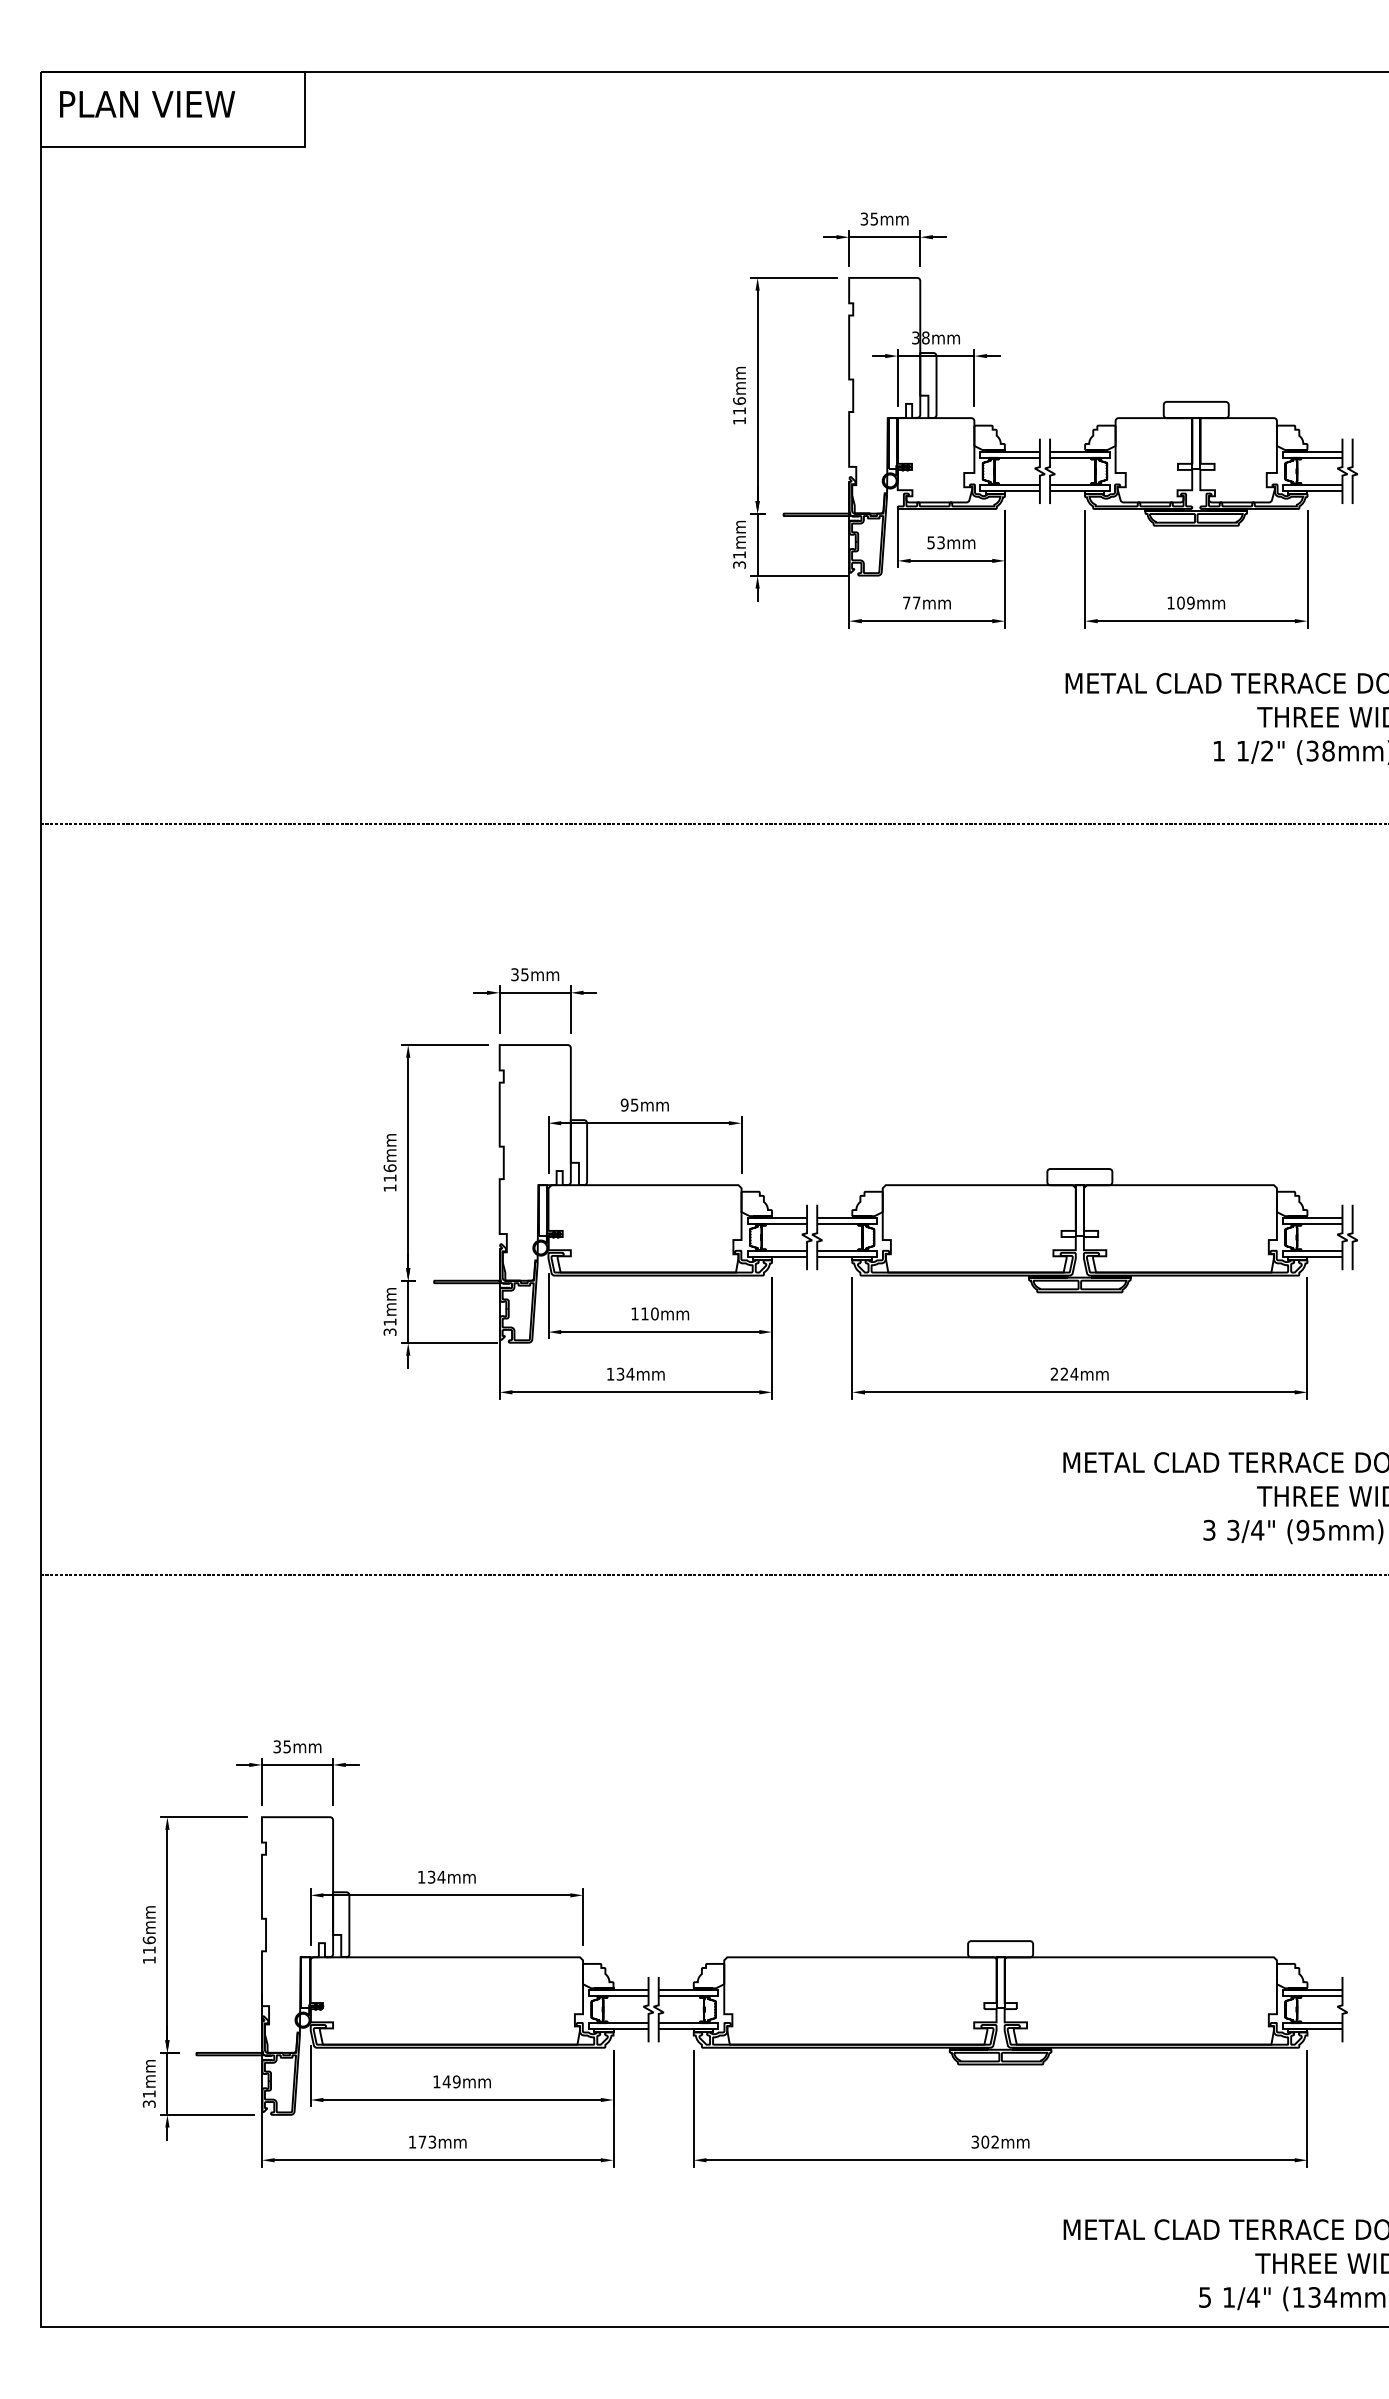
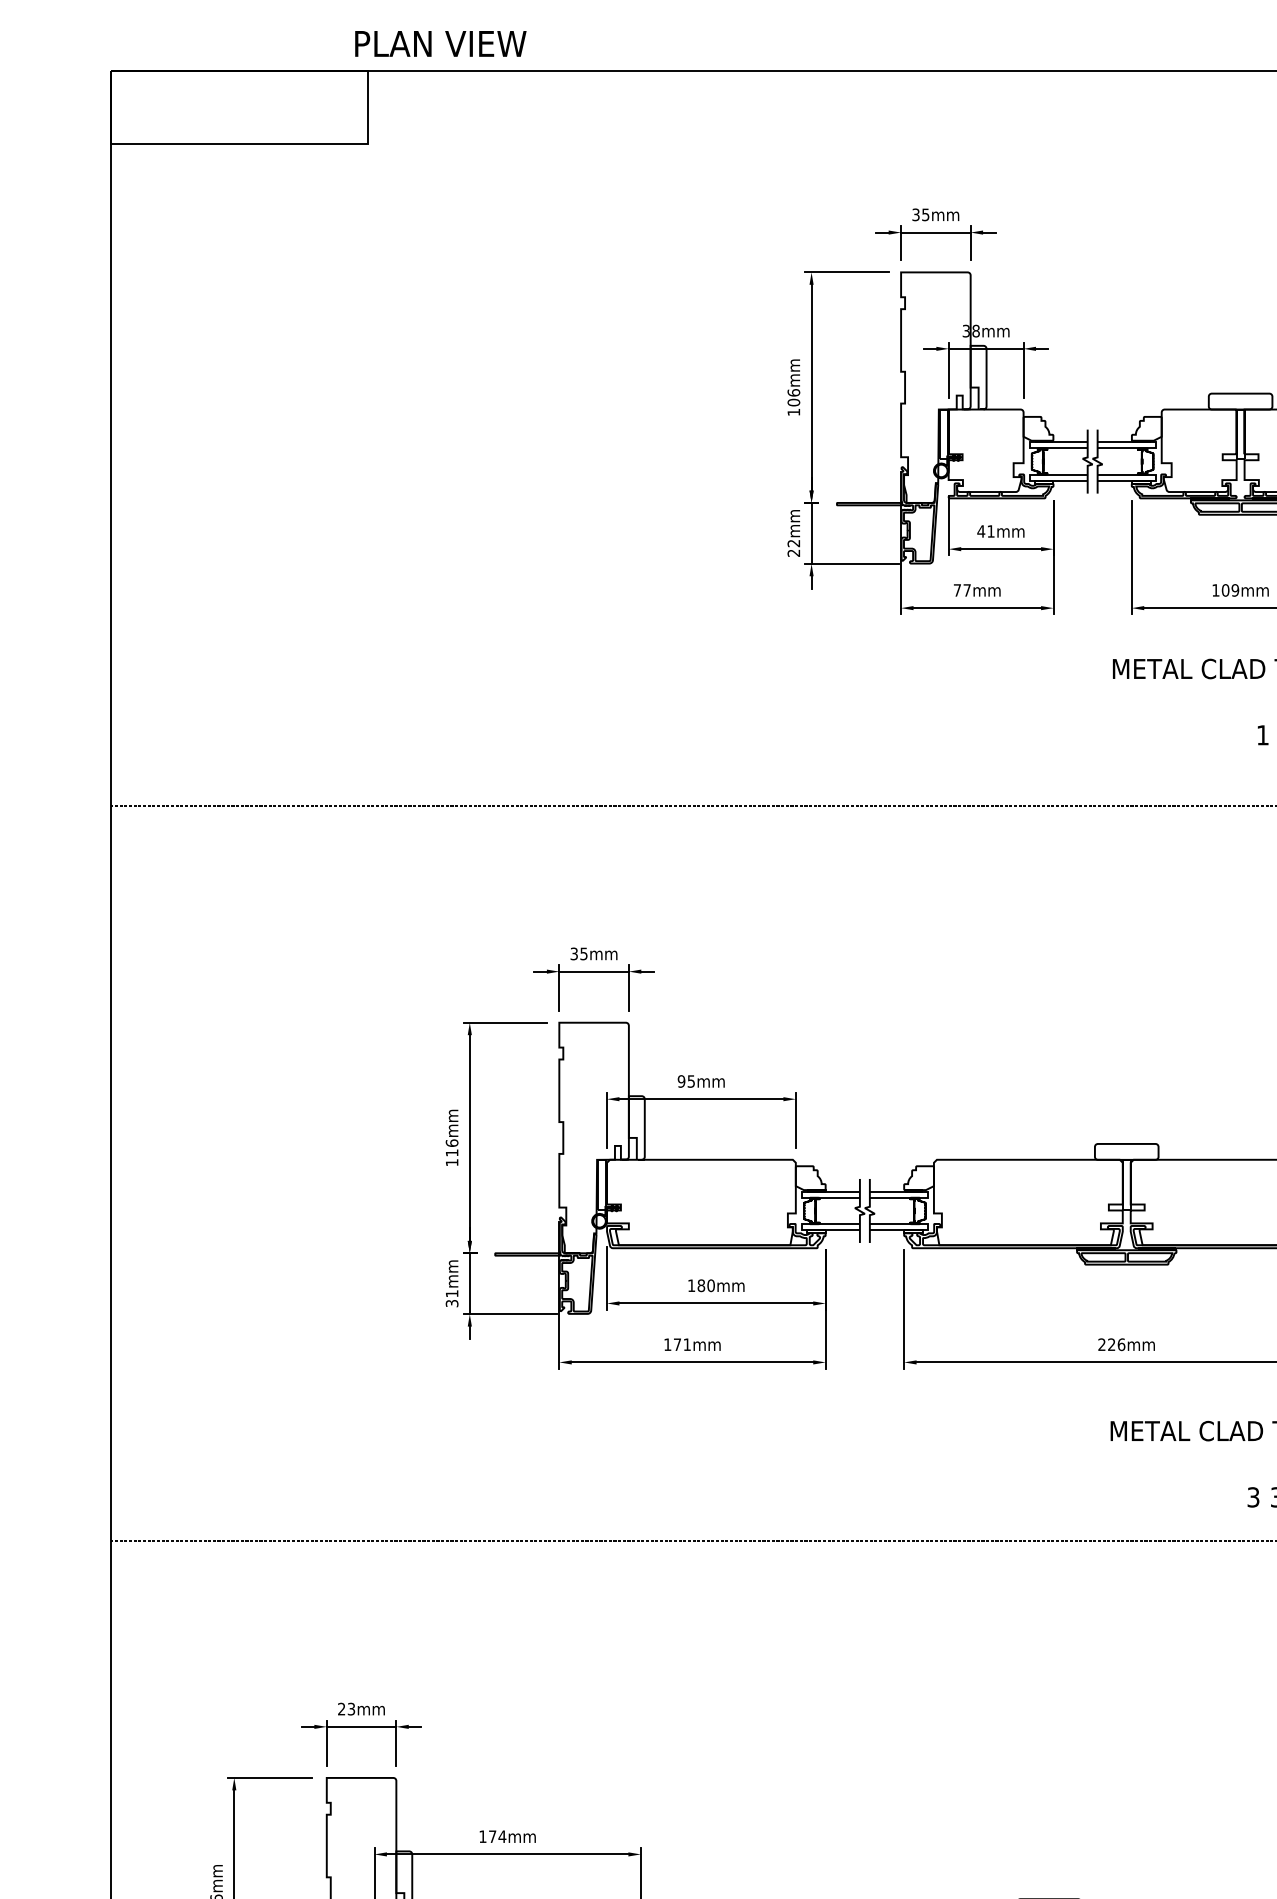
text: (147, 104) -> (440, 44), moved
text: (739, 410) -> (793, 402), 116mm -> 106mm
text: (935, 542) -> (985, 531), 53mm -> 41mm
text: (739, 559) -> (793, 547), 31mm -> 22mm
text: (644, 1313) -> (700, 1285), 110mm -> 180mm
text: (625, 1373) -> (682, 1343), 134mm -> 171mm
text: (1074, 1373) -> (1121, 1343), 224mm -> 226mm
text: (281, 1746) -> (345, 1708), 35mm -> 23mm
text: (431, 1876) -> (492, 1835), 134mm -> 174mm

